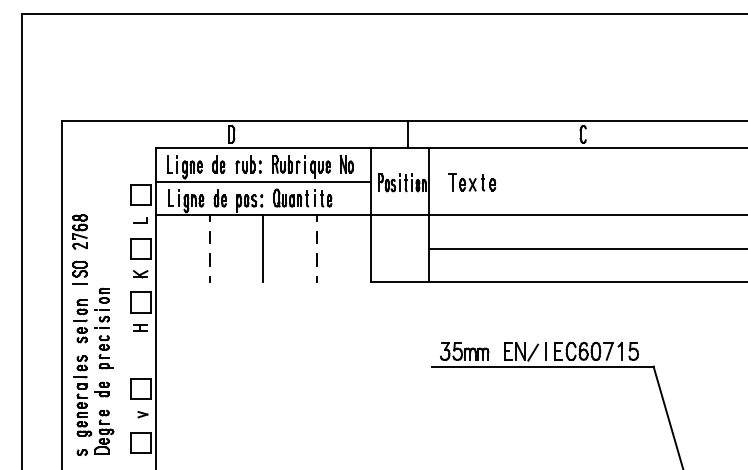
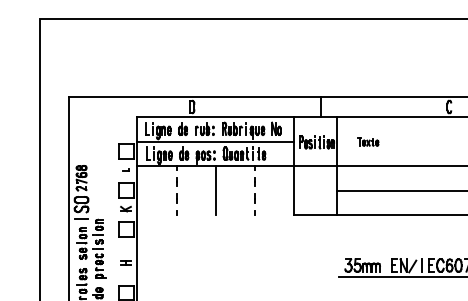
part: (472, 182) -> (368, 142), size x0.6
part: (140, 220) -> (125, 169), size x0.6
part: (79, 272) -> (81, 207), size x1.4
part: (140, 327) -> (125, 262), moved

